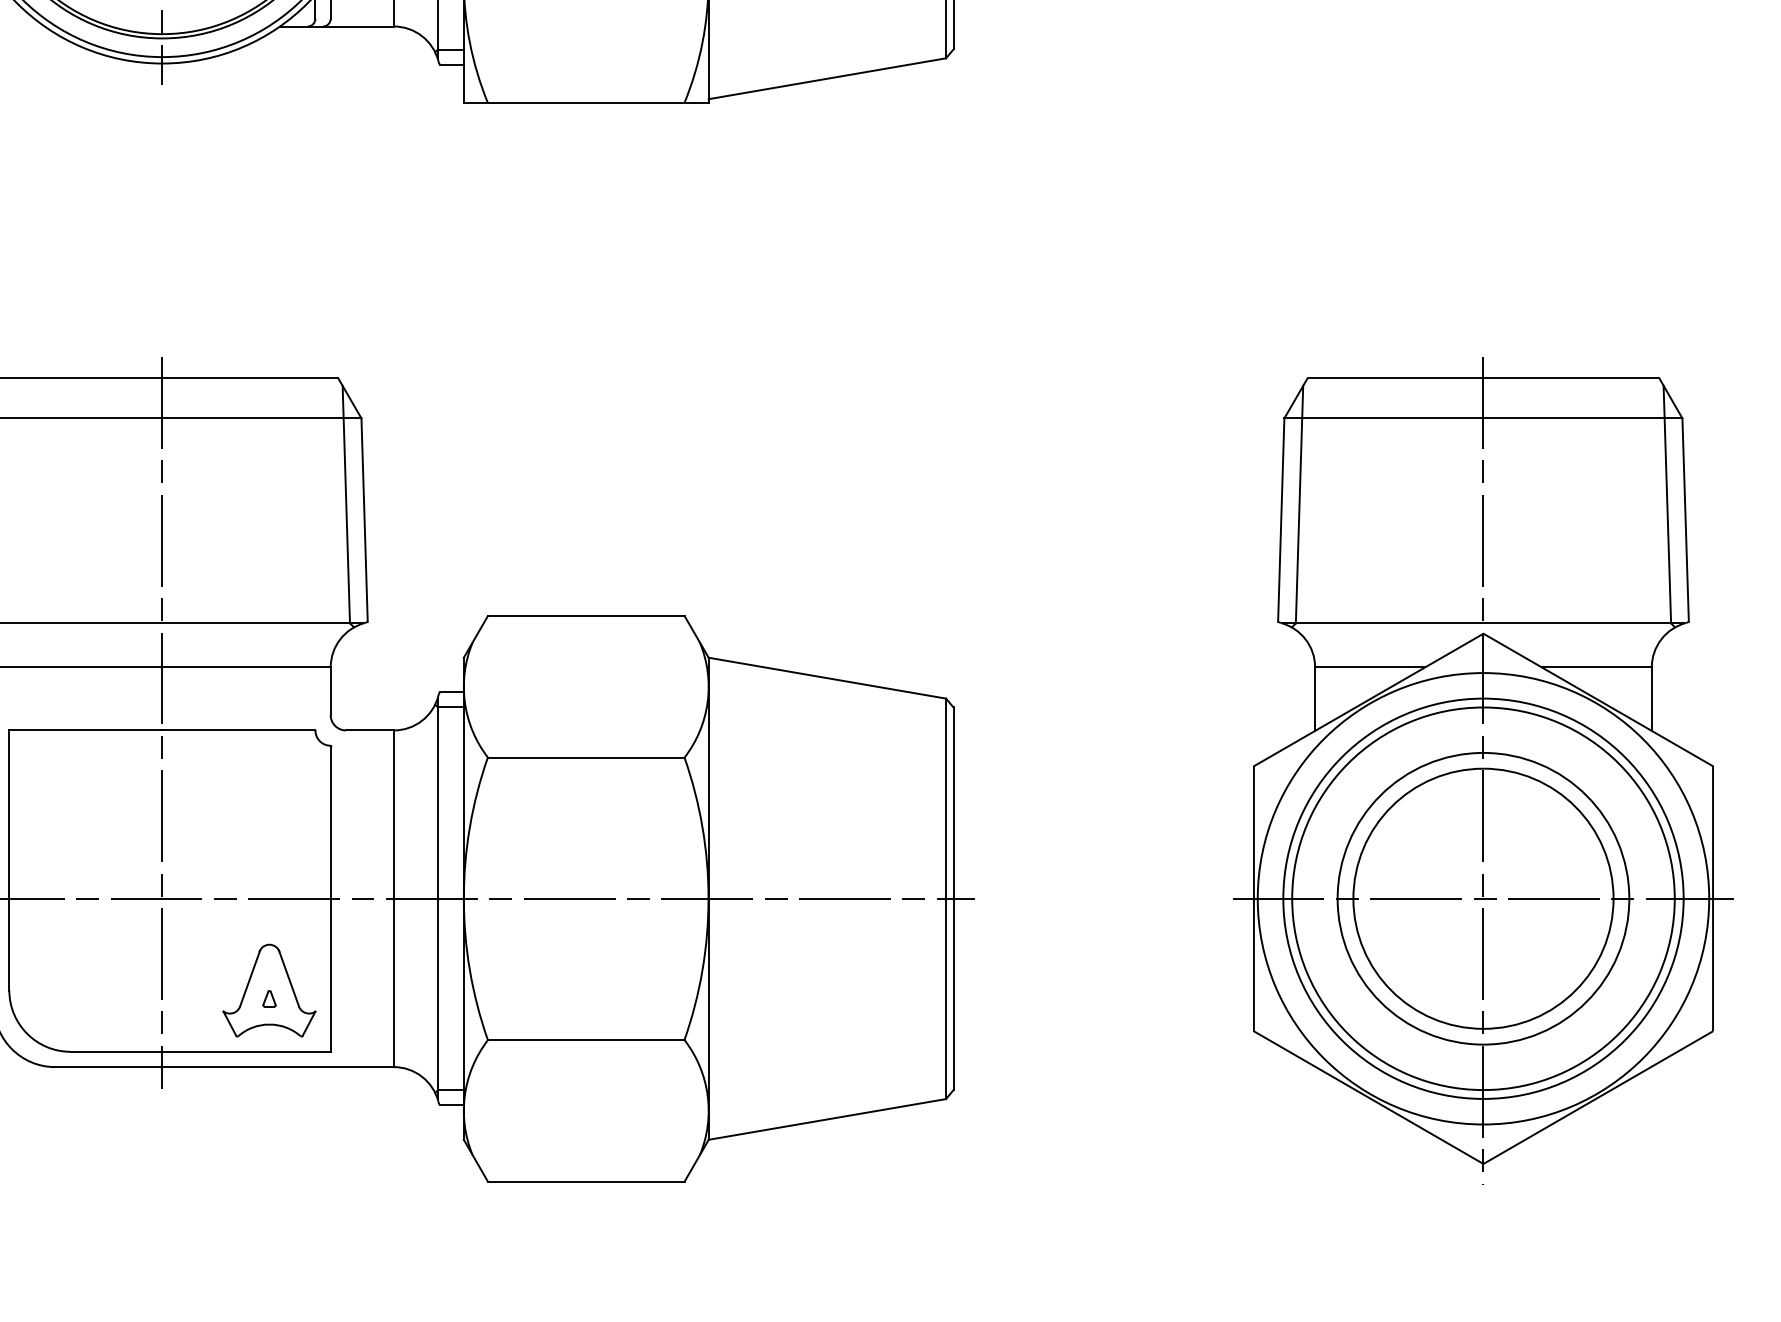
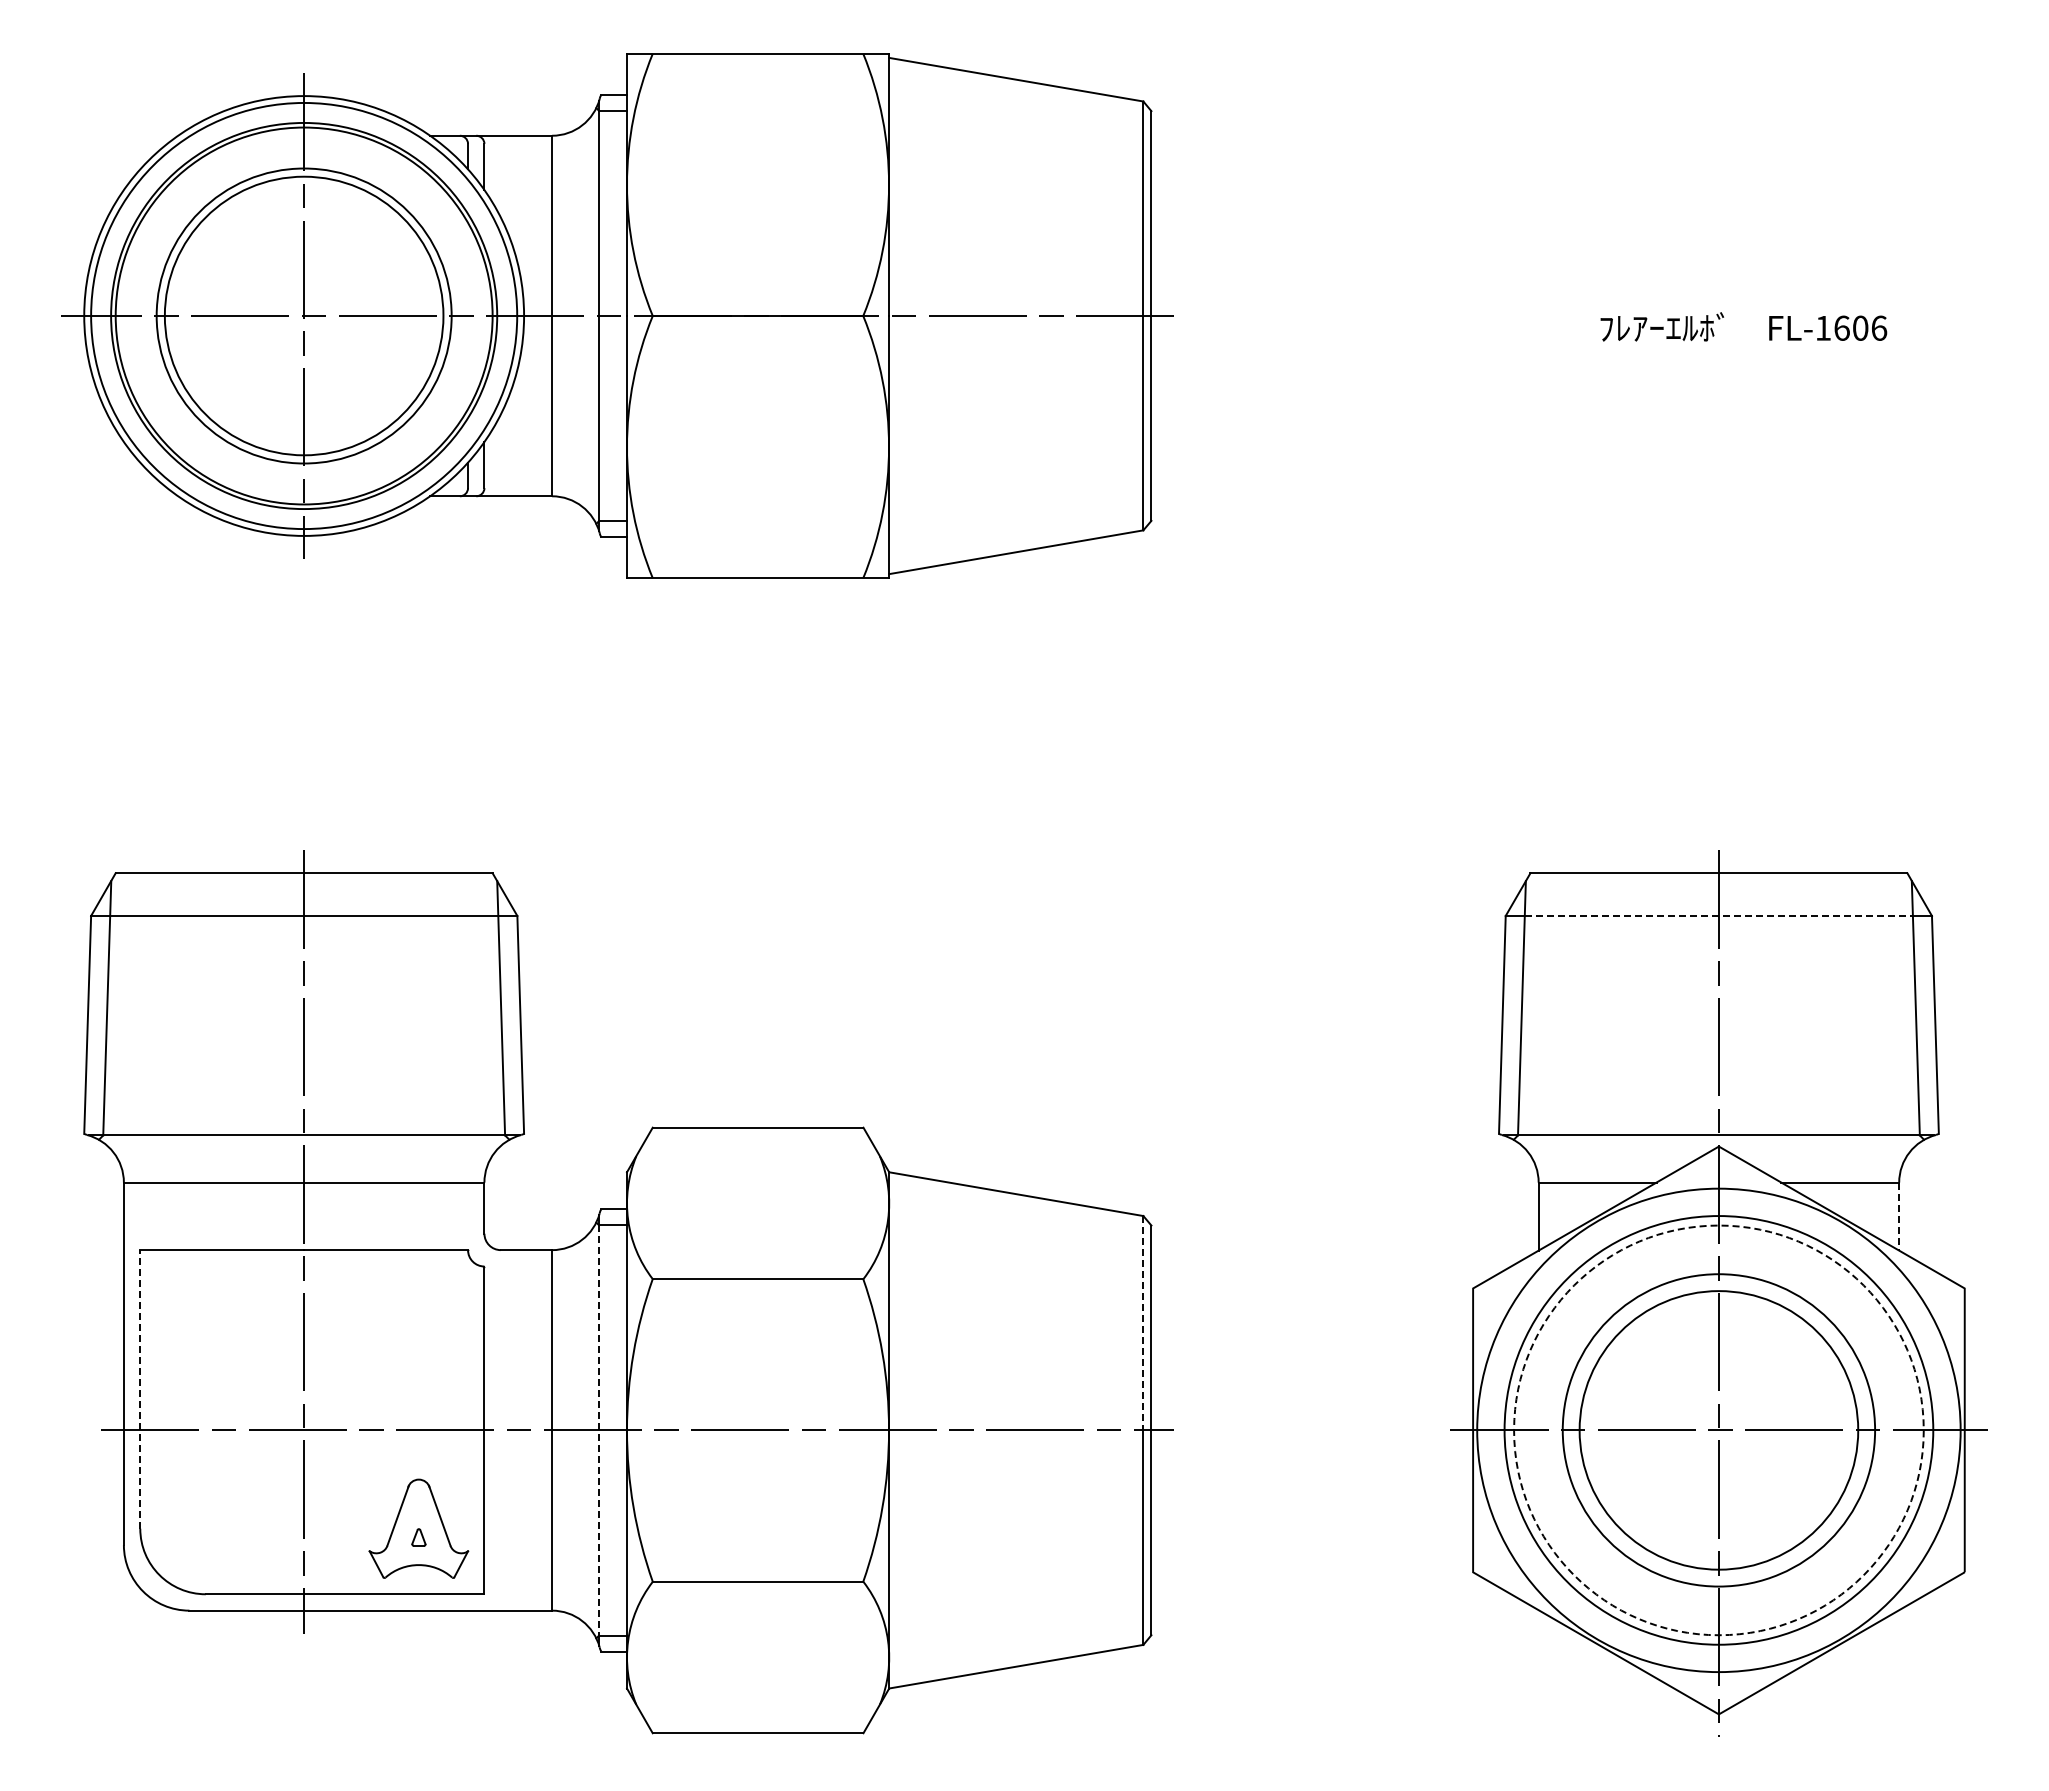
line: (1484, 417) -> (1719, 915), solid -> dashed
line: (1652, 699) -> (1899, 1217), solid -> dashed
line: (946, 798) -> (1143, 1323), solid -> dashed
line: (9, 859) -> (140, 1388), solid -> dashed
line: (438, 898) -> (599, 1430), solid -> dashed
circle: (1483, 898) -> (1718, 1430), solid -> dashed

